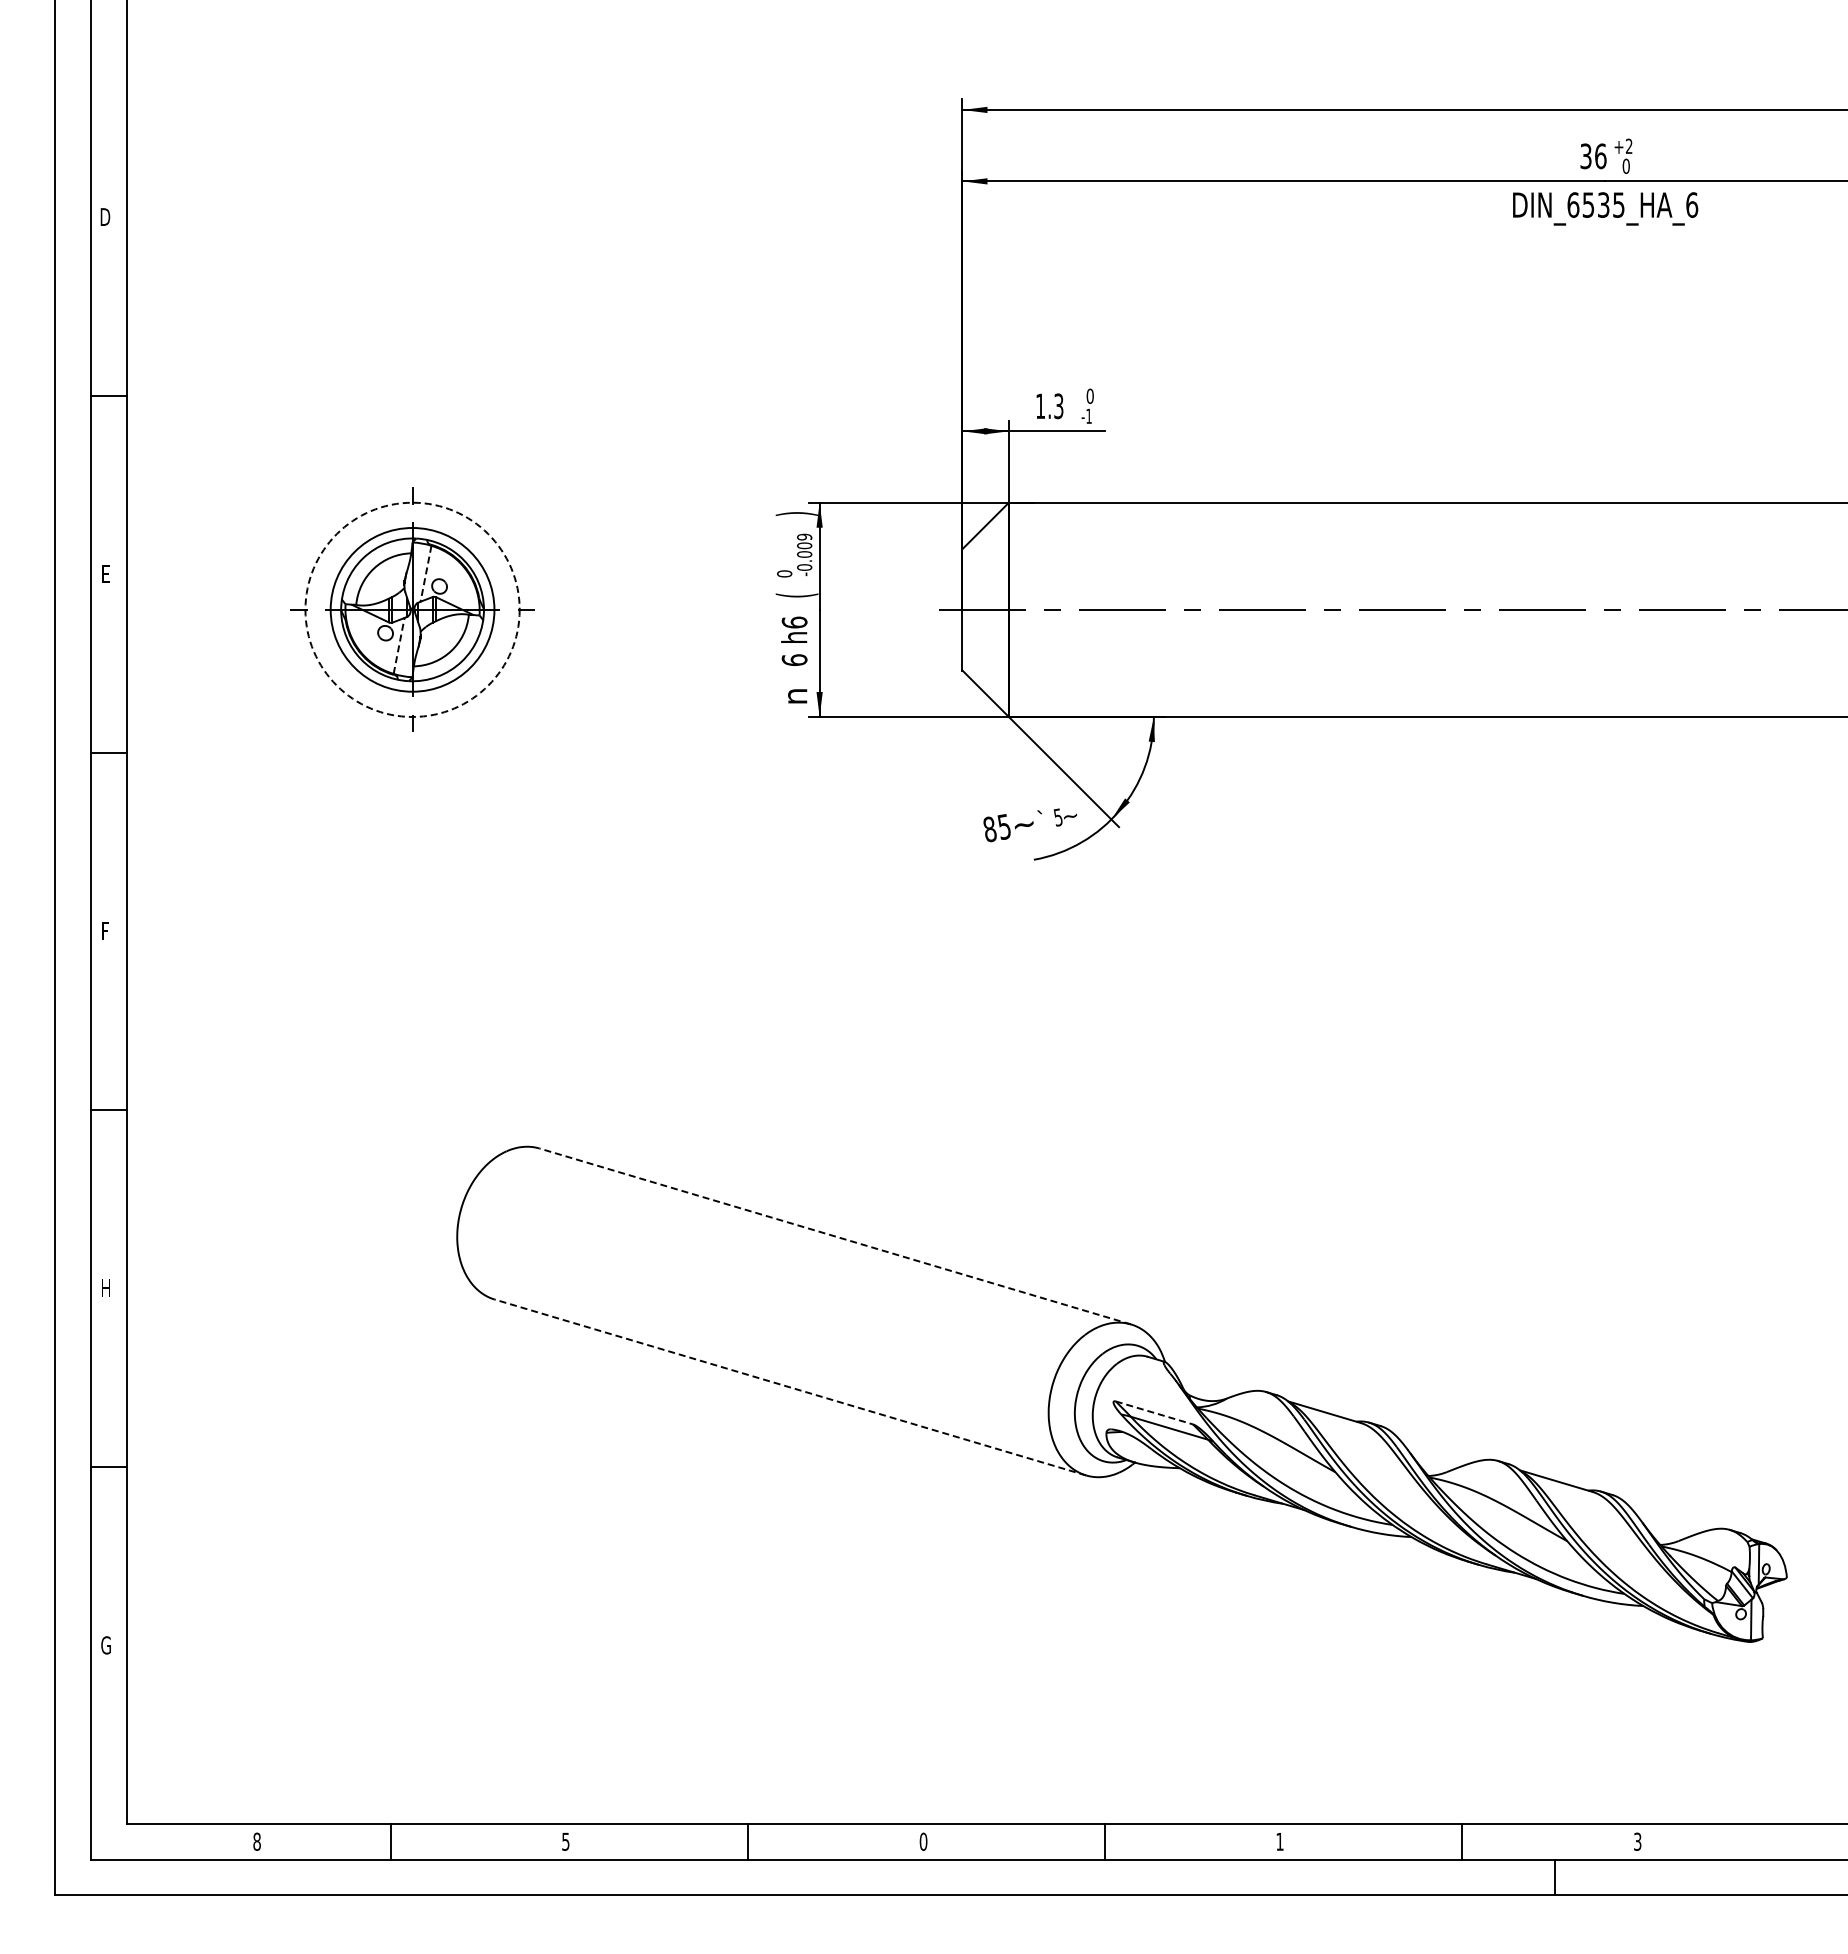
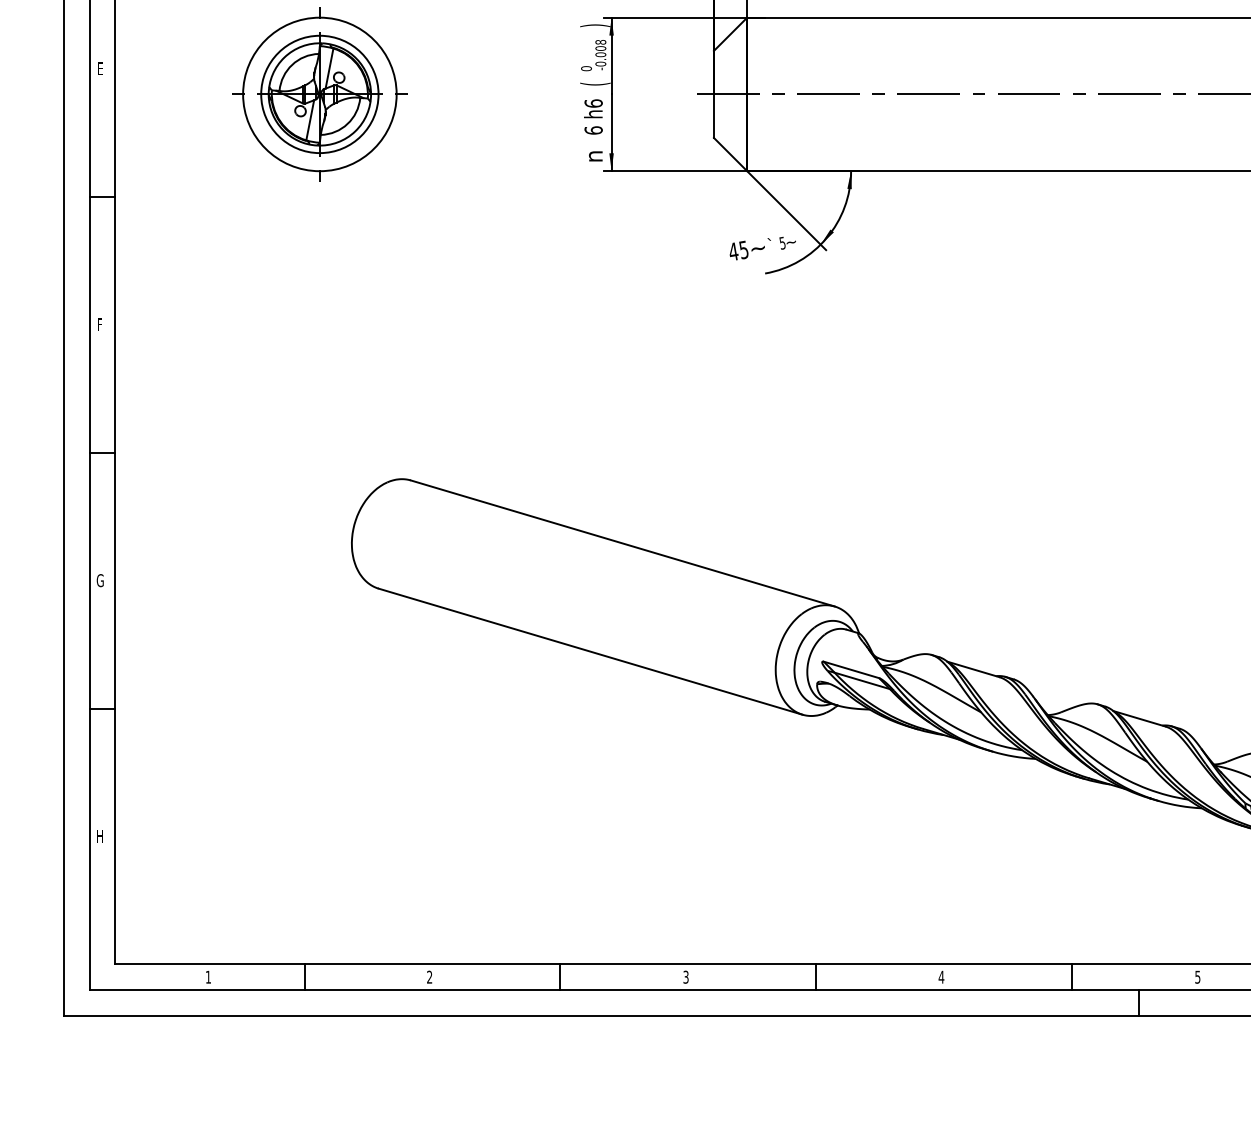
text: (804, 536) -> (600, 41), -0.009 -> -0.008
line: (425, 574) -> (329, 69), dashed -> solid
circle: (412, 609) -> (319, 94), dashed -> solid
line: (399, 645) -> (310, 119), dashed -> solid
text: (989, 829) -> (733, 251), 85 -> 45
line: (835, 1236) -> (622, 543), dashed -> solid
text: (105, 1288) -> (99, 580), H -> G
line: (790, 1387) -> (590, 651), dashed -> solid
line: (1154, 1413) -> (851, 670), dashed -> solid
text: (105, 1645) -> (99, 836), G -> H
text: (256, 1841) -> (208, 977), 8 -> 1
text: (565, 1841) -> (429, 977), 5 -> 2
text: (923, 1841) -> (686, 977), 0 -> 3
text: (1280, 1841) -> (941, 977), 1 -> 4
text: (1637, 1841) -> (1197, 977), 3 -> 5

